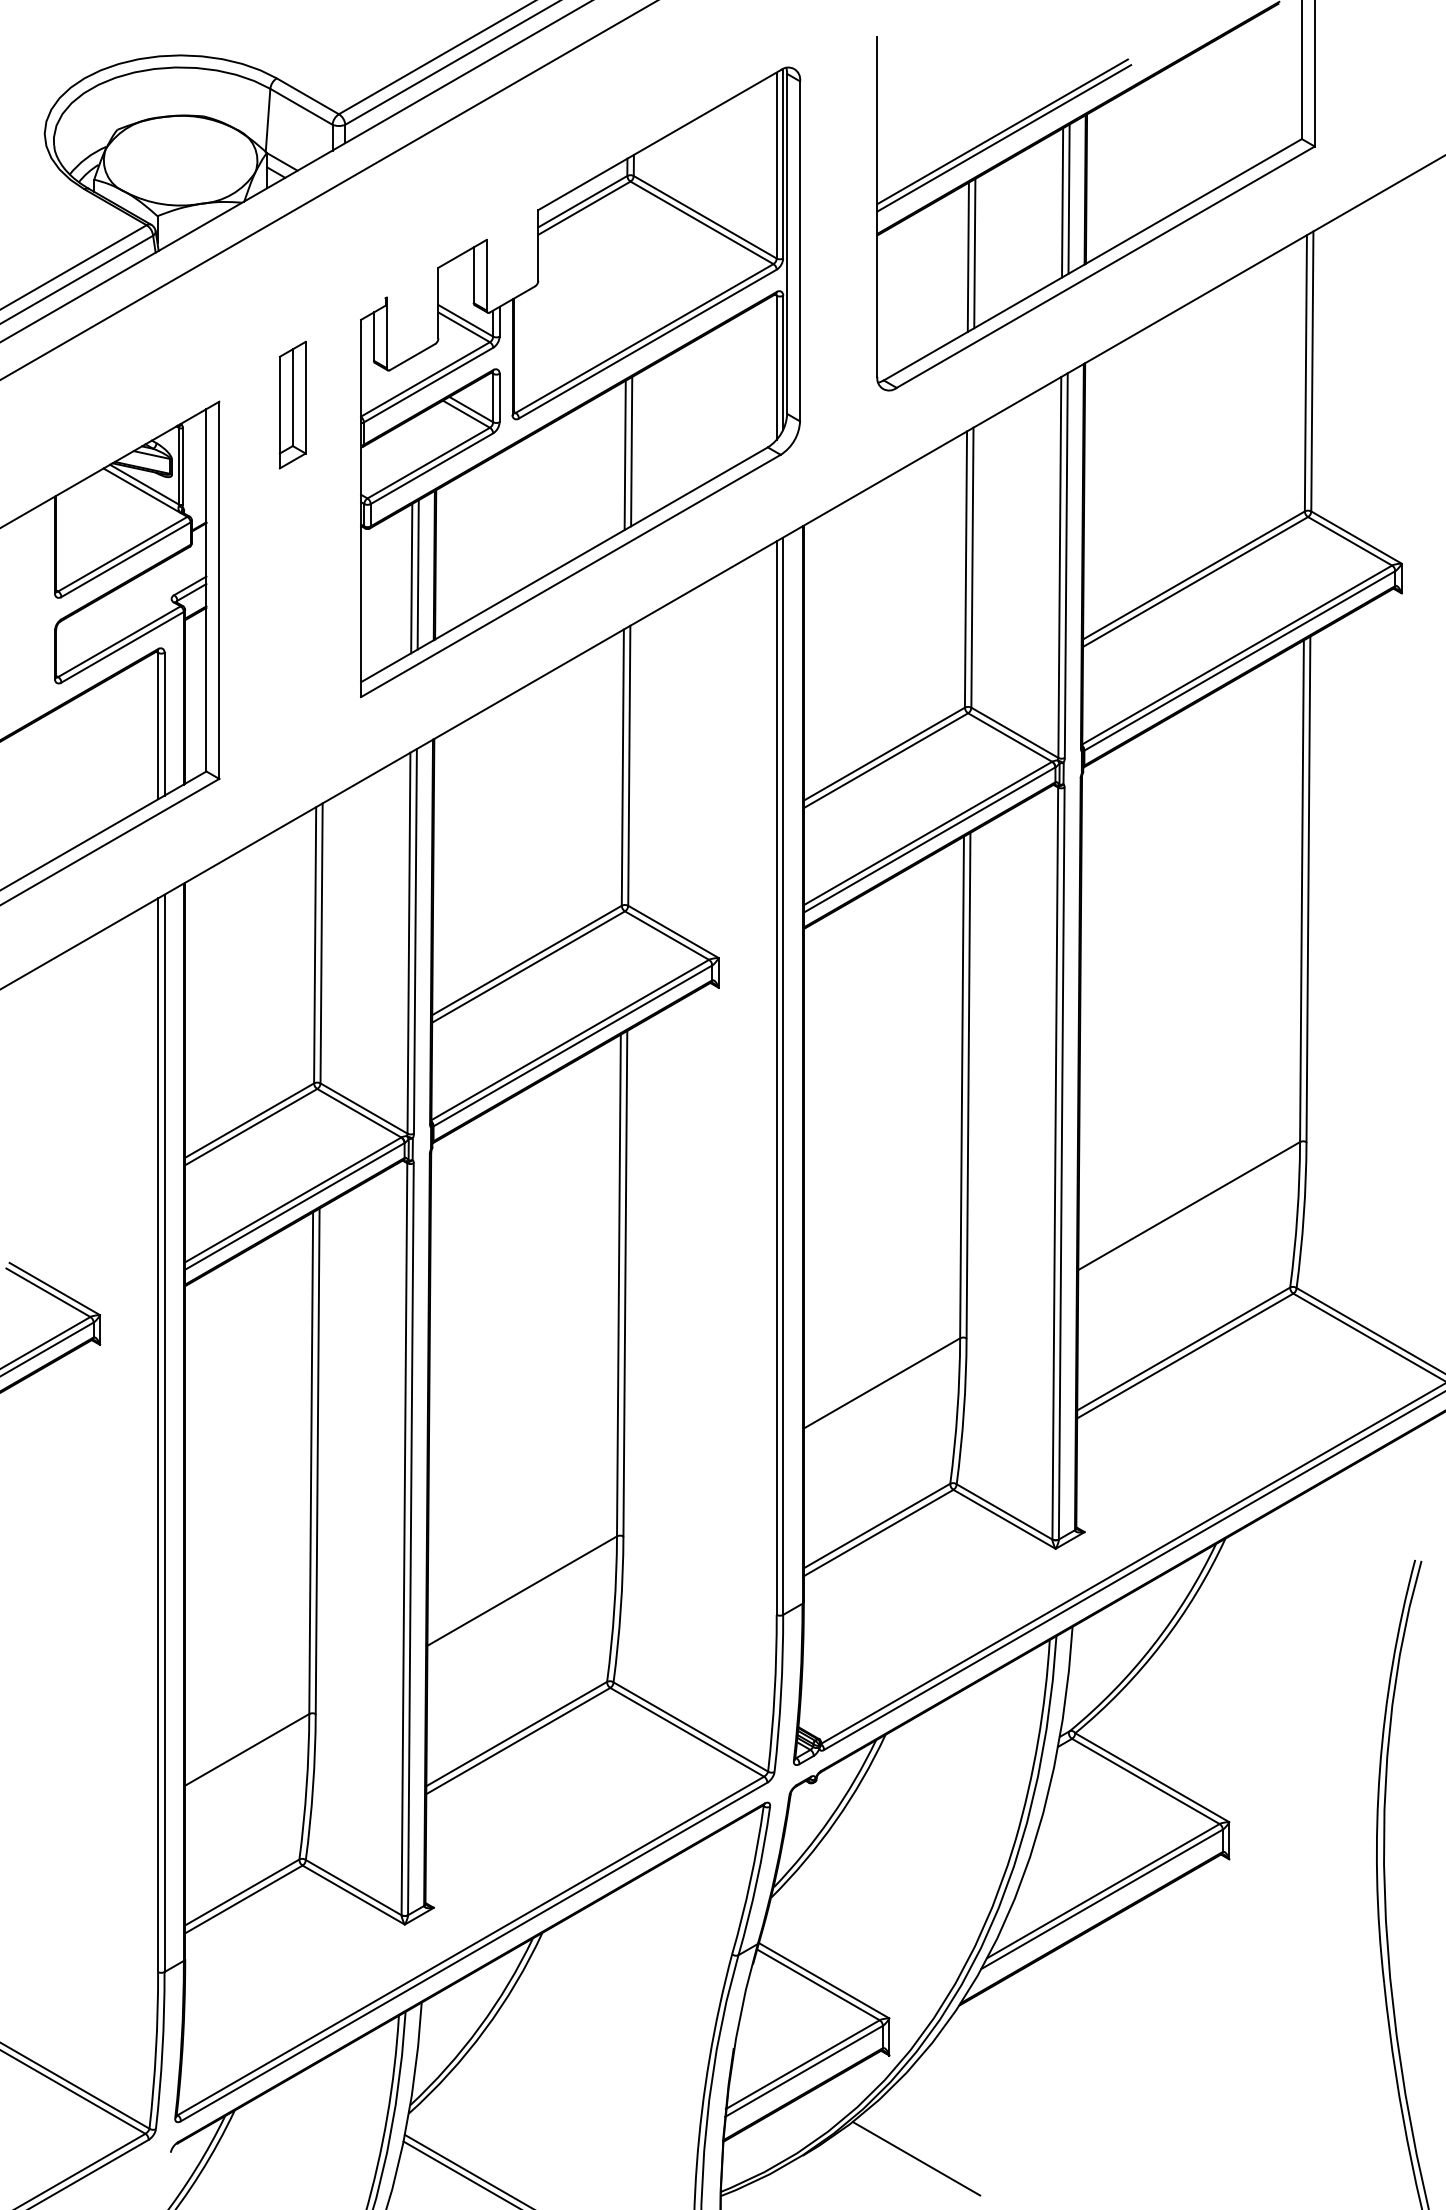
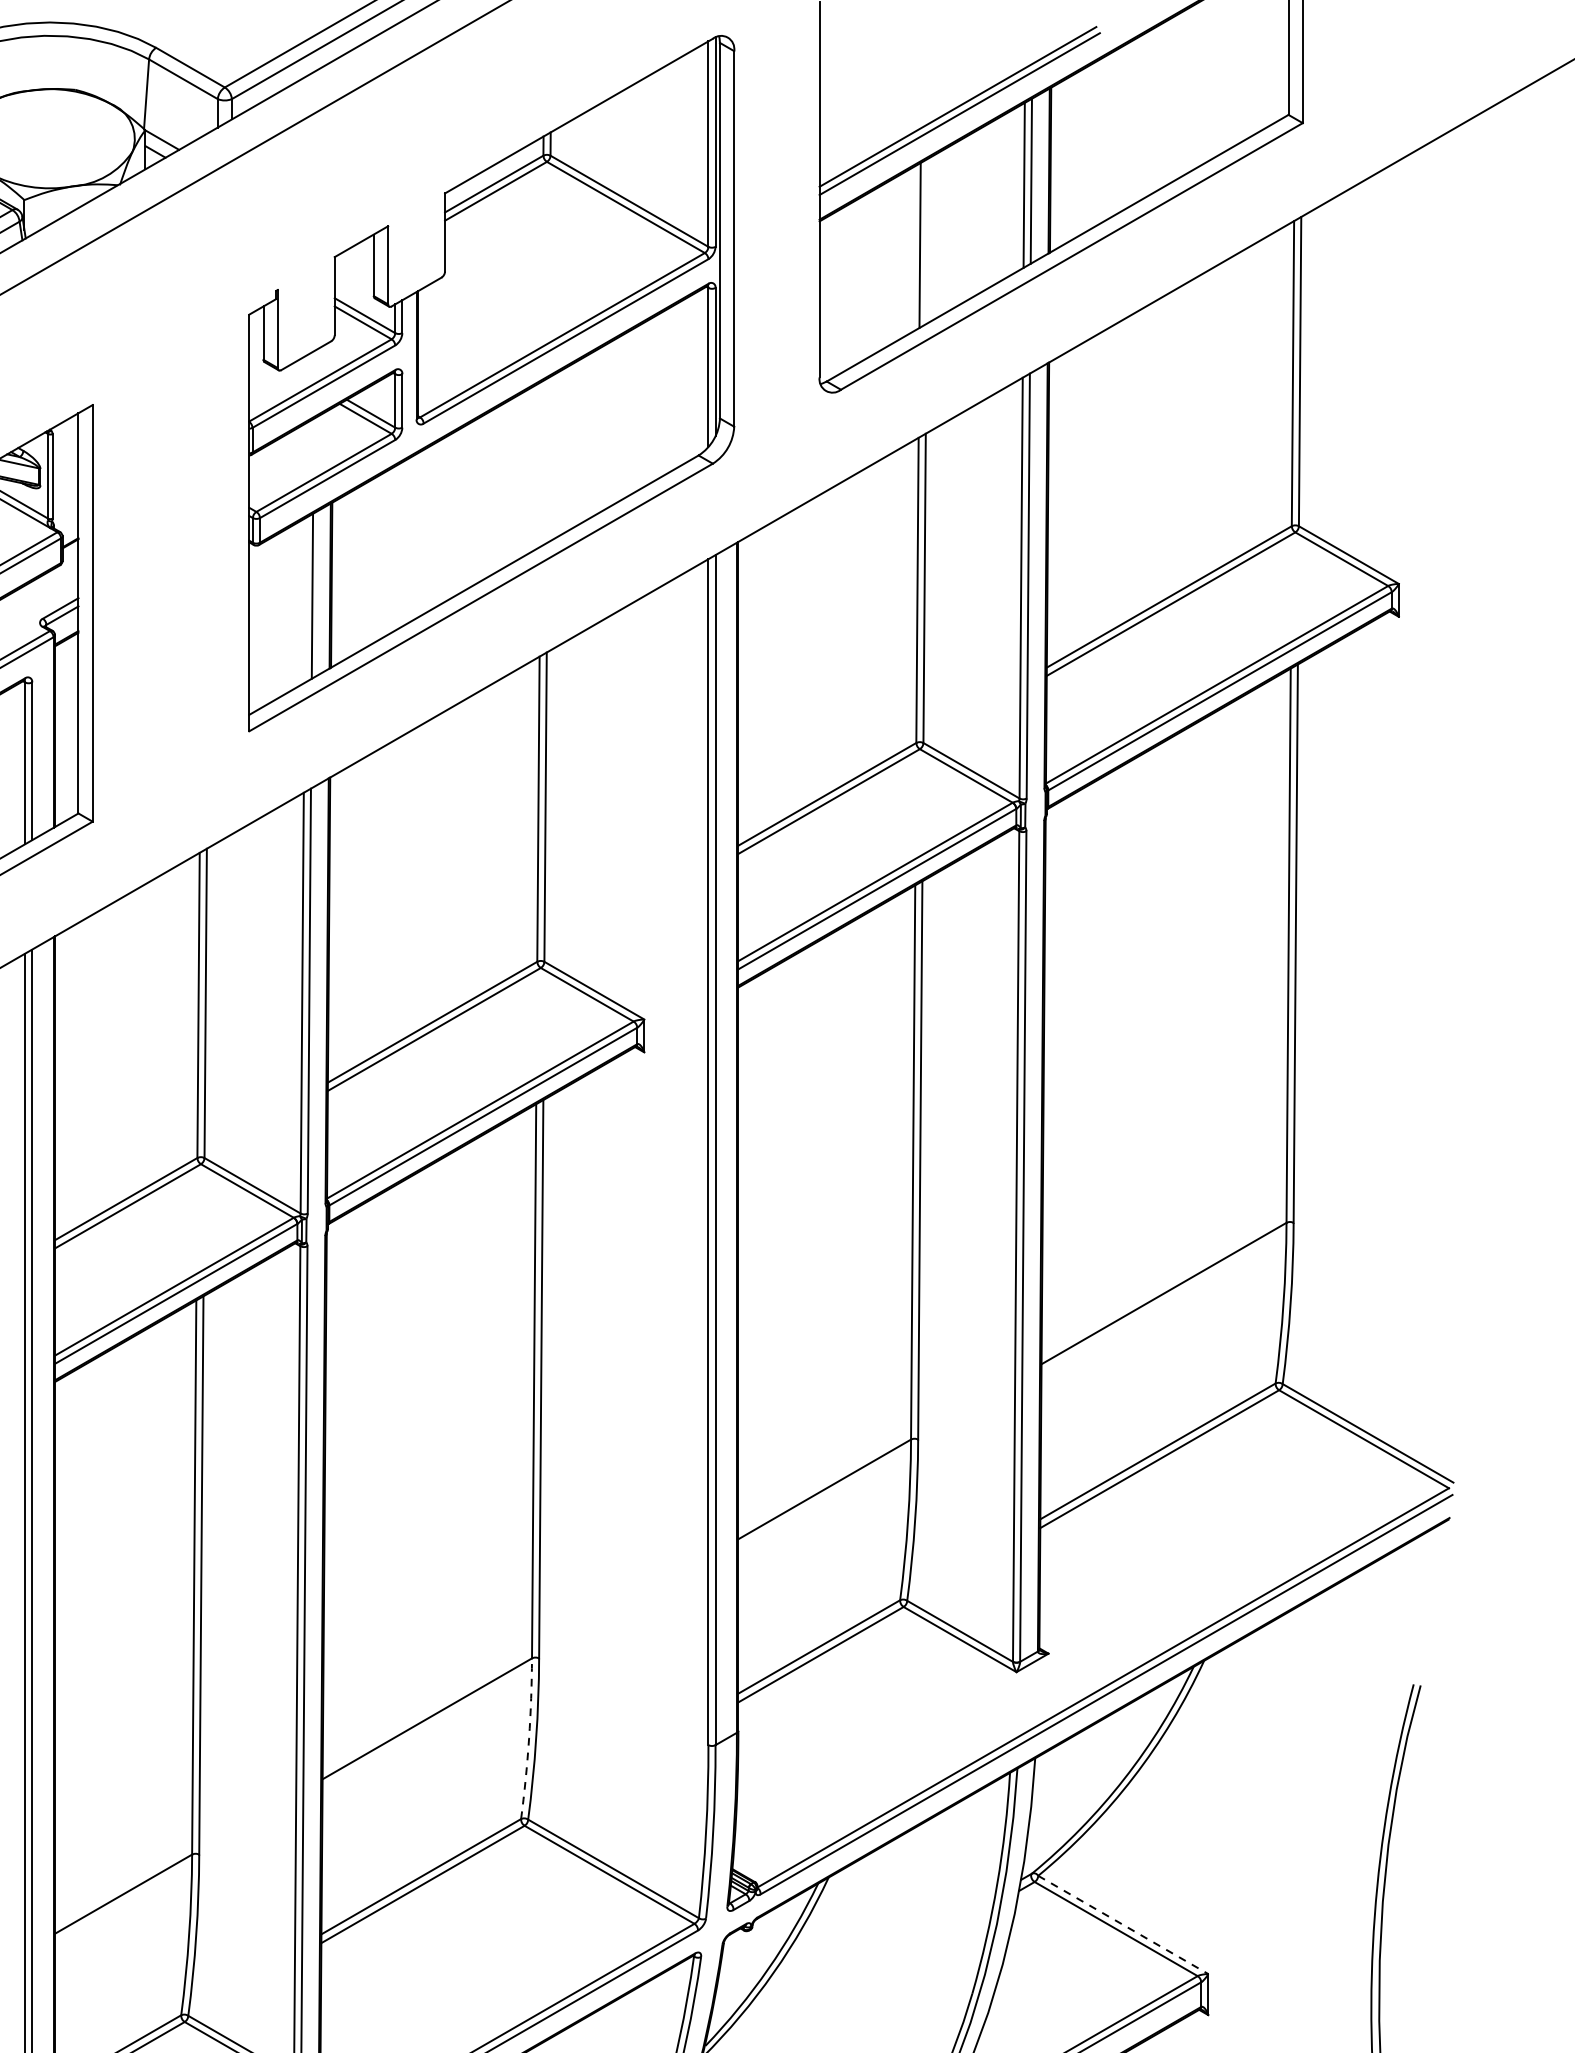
line: (974, 253) -> (926, 241), removed
part: (292, 404) -> (173, 408), removed
line: (631, 451) -> (548, 460), removed
line: (624, 455) -> (540, 464), removed
line: (411, 578) -> (305, 600), removed
arc: (614, 1609) -> (529, 1739), solid -> dashed
line: (1152, 1777) -> (1123, 1924), solid -> dashed

